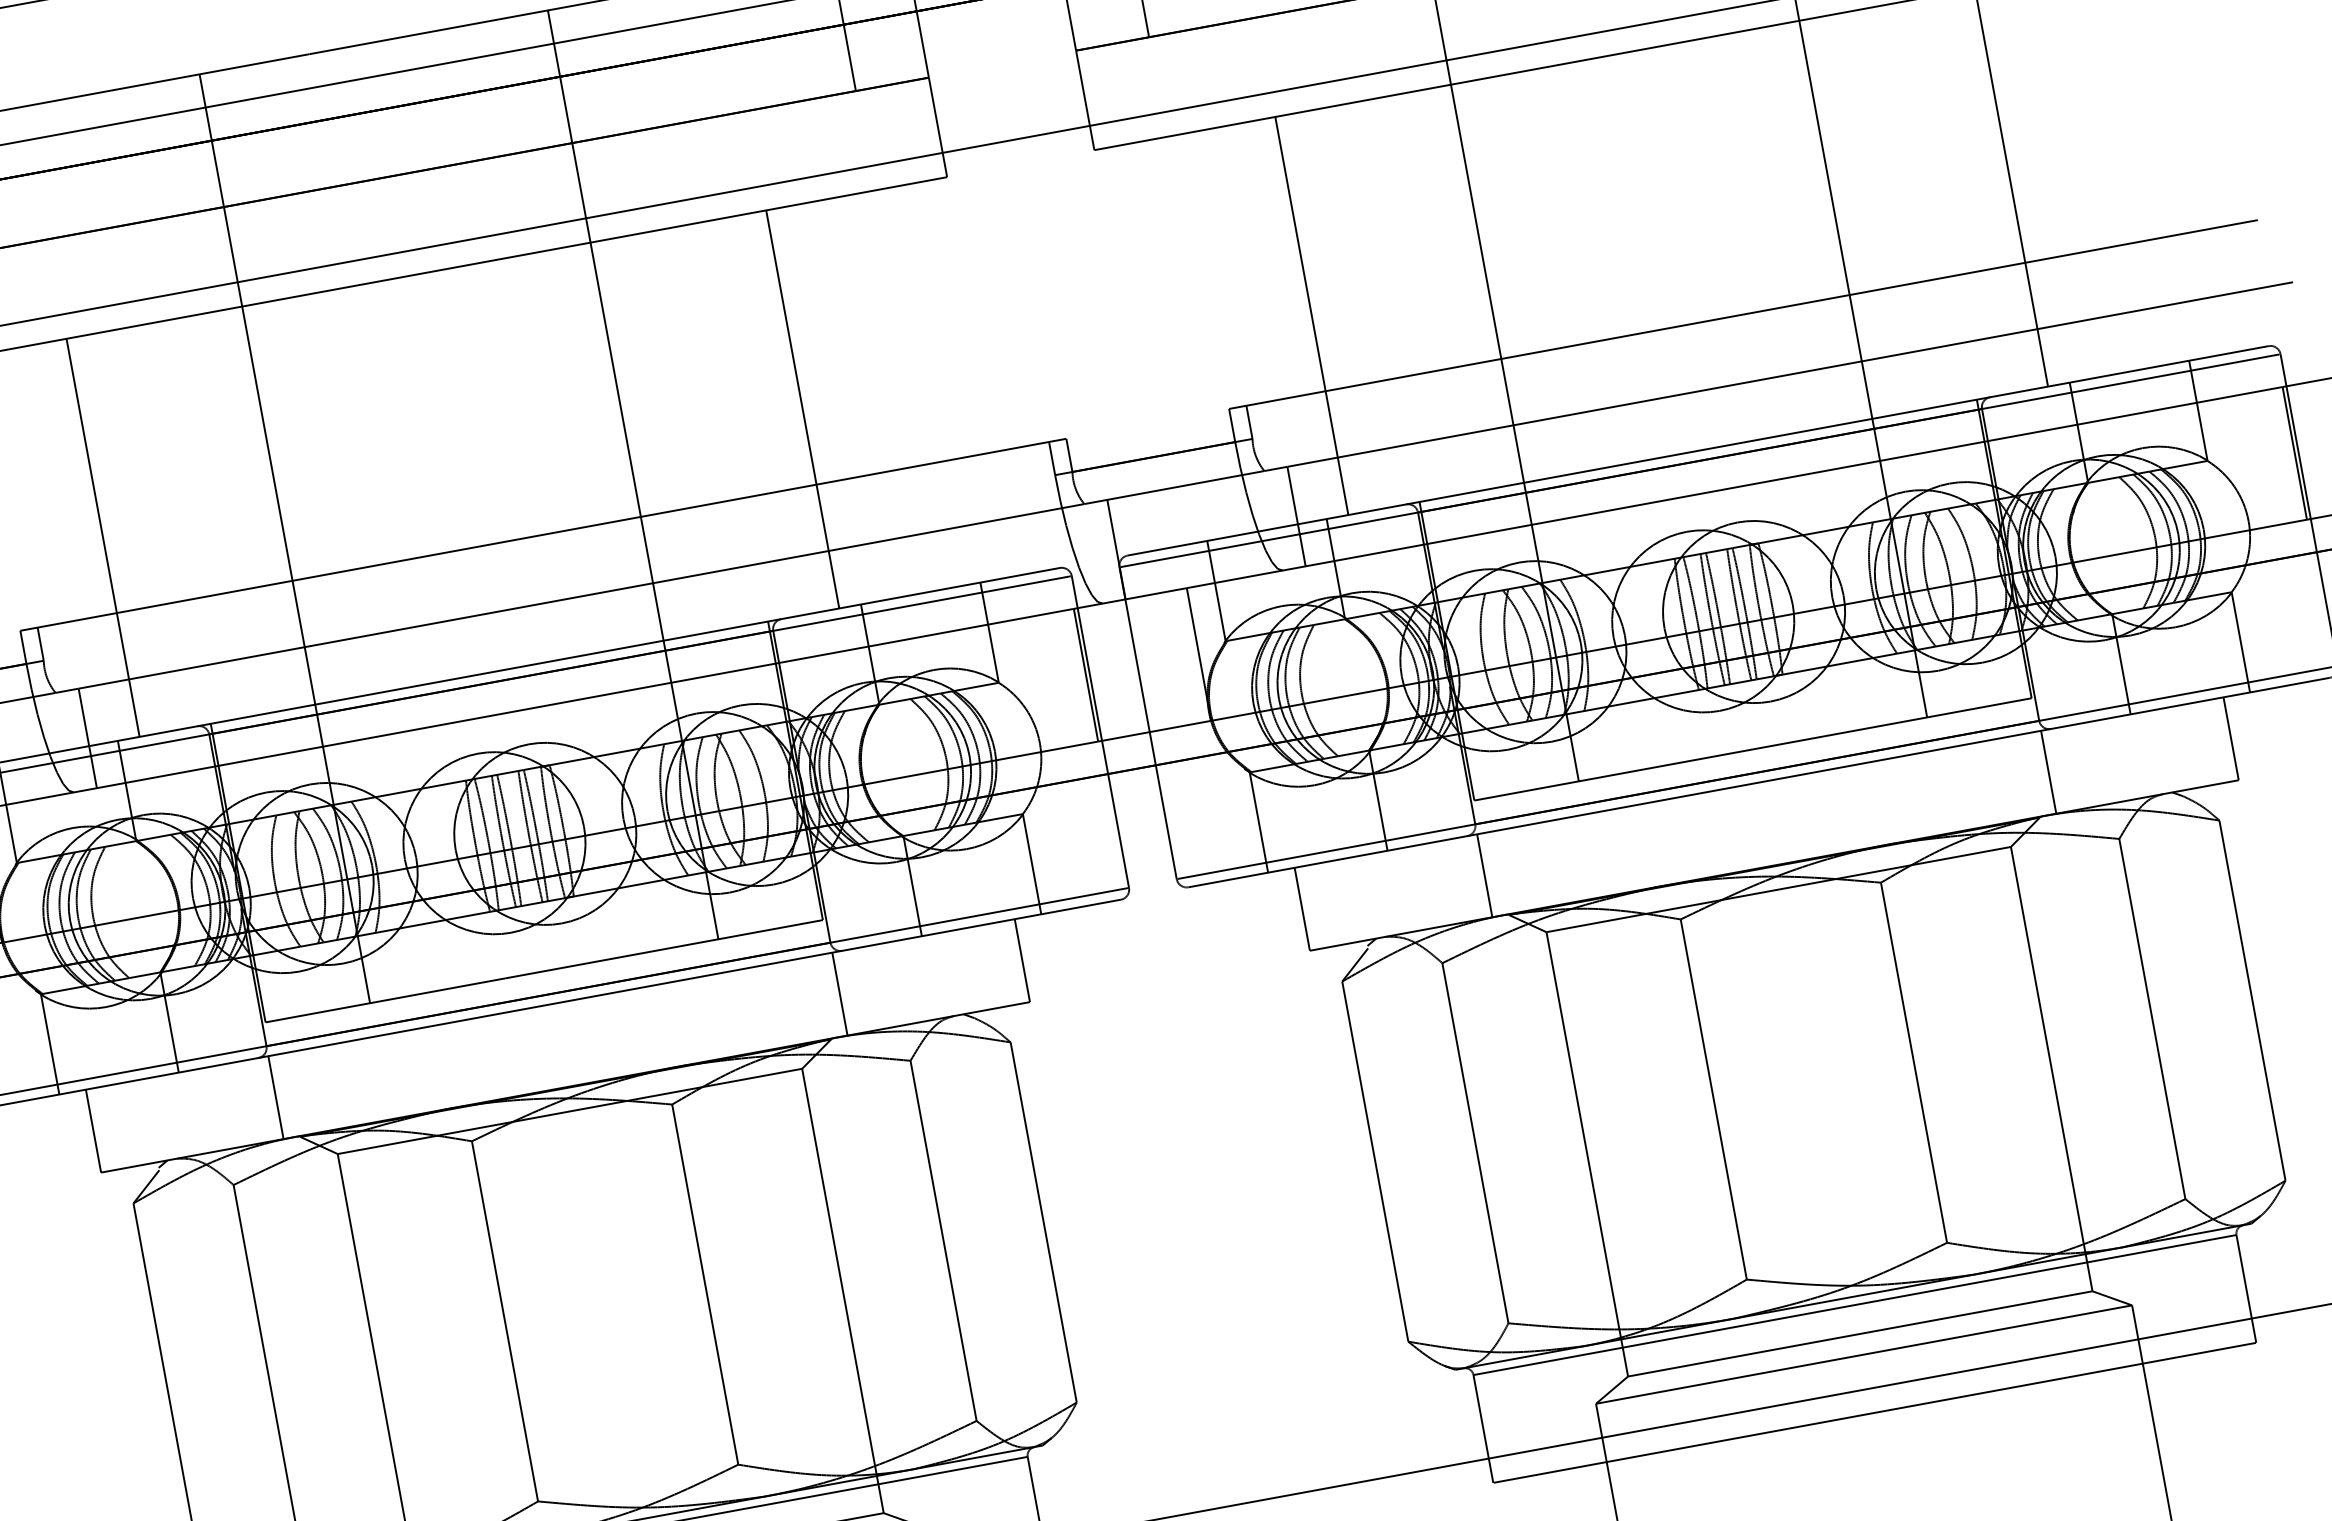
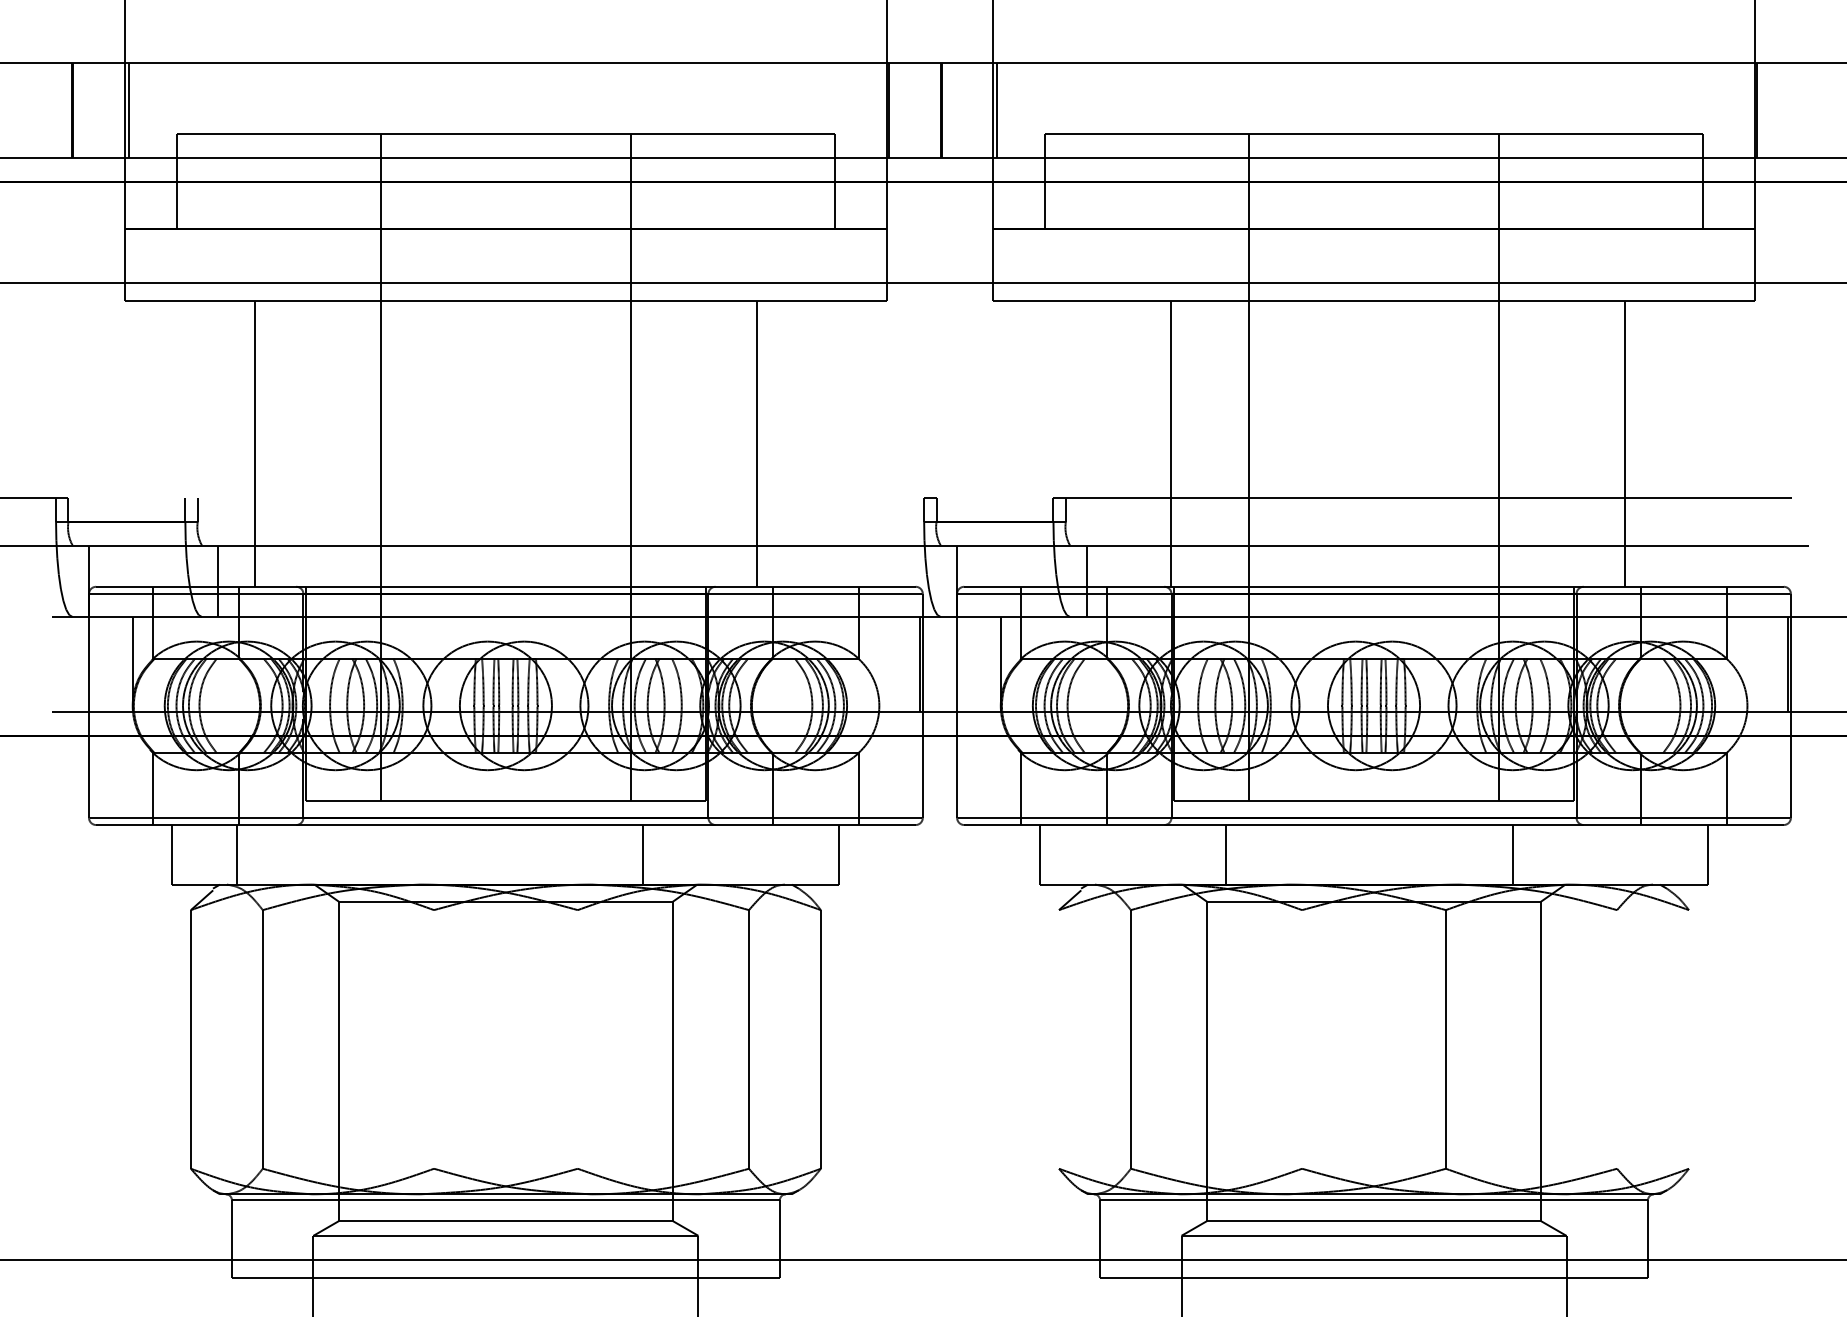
line: (1311, 315) -> (1170, 443), moved
line: (534, 535) -> (554, 497), removed
line: (2048, 771) -> (1512, 854), moved
line: (1484, 875) -> (1225, 854), moved
line: (839, 993) -> (643, 854), moved
line: (2251, 1000) -> (1688, 1039), removed
line: (2152, 1018) -> (1617, 1039), removed
line: (275, 1097) -> (237, 854), moved
line: (1714, 1099) -> (1302, 1039), removed
line: (1375, 1161) -> (1059, 1039), removed
line: (704, 1284) -> (577, 1039), removed
line: (505, 1321) -> (434, 1039), removed

